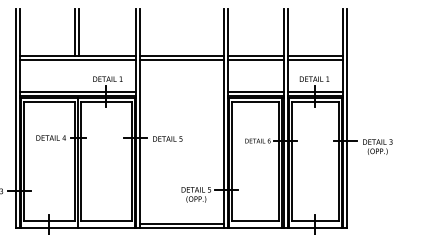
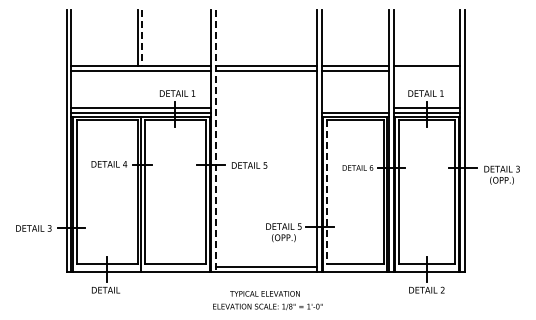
line: (78, 33) -> (142, 38), solid -> dashed
line: (314, 59) -> (426, 70), removed
line: (255, 91) -> (355, 108), removed
line: (140, 119) -> (216, 141), solid -> dashed
line: (232, 161) -> (327, 192), solid -> dashed

